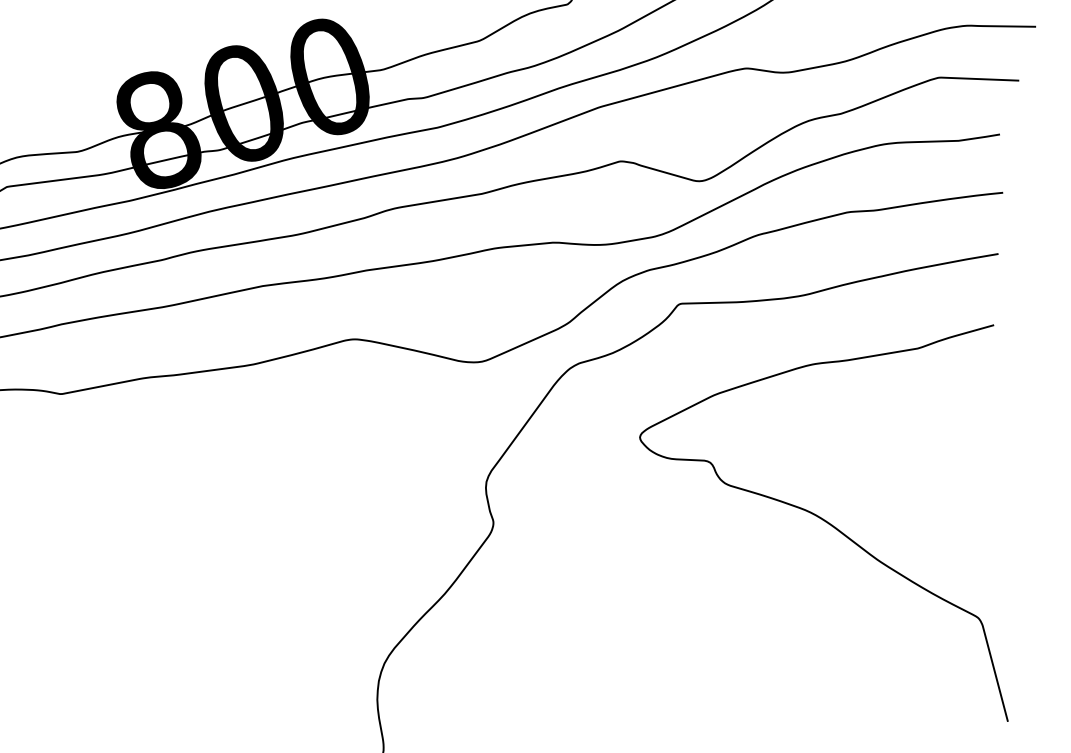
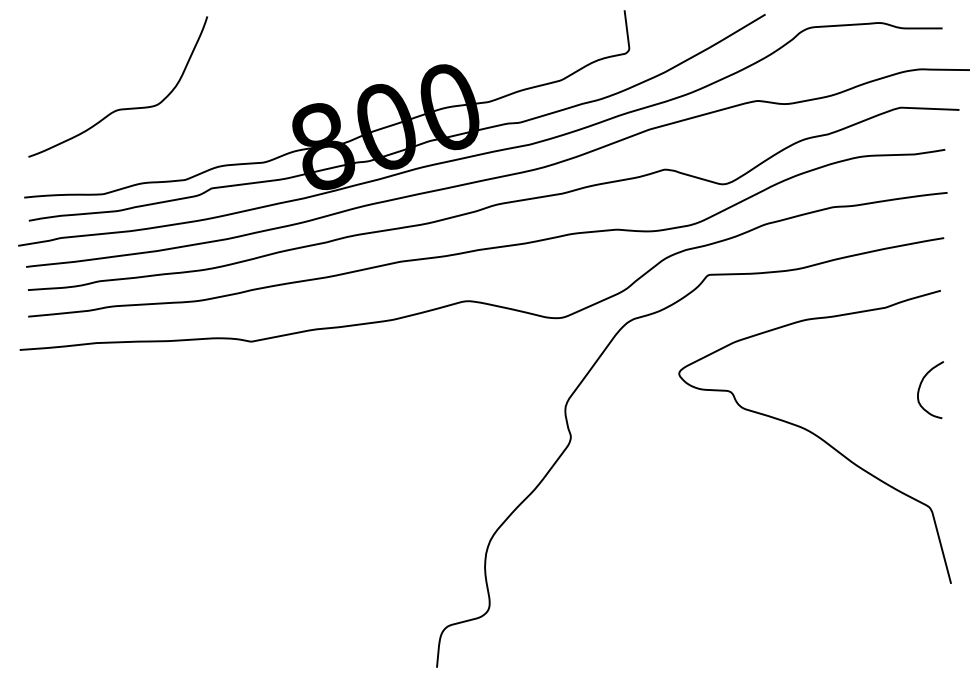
curve: (966, 457) -> (920, 388), added

